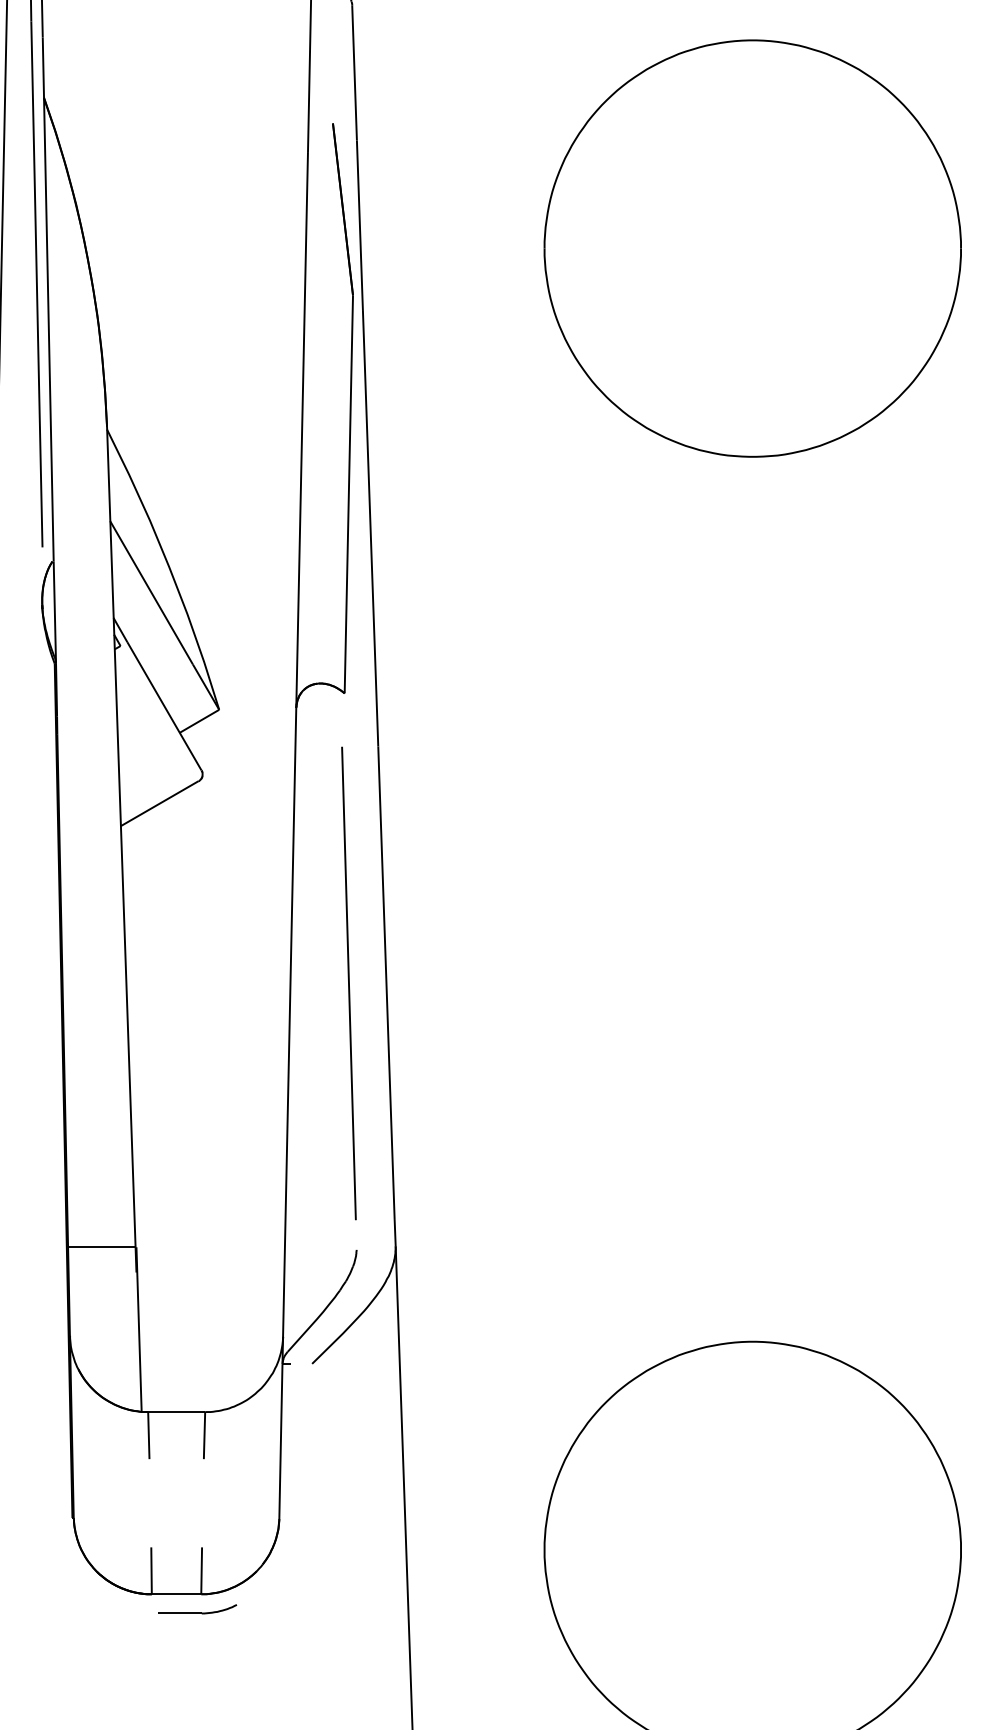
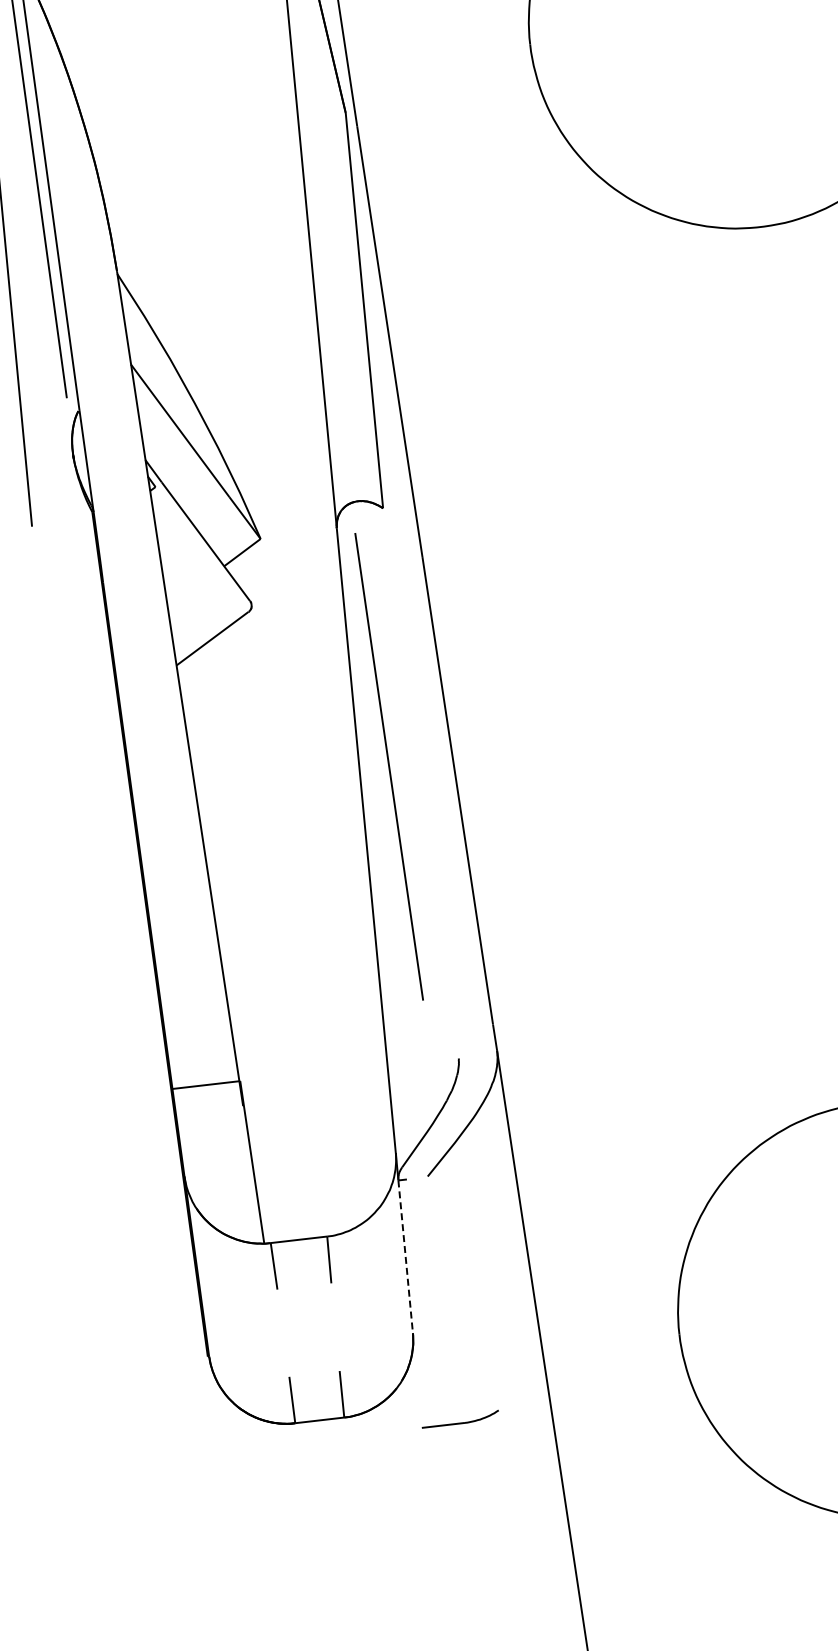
line: (348, 983) -> (388, 766), moved
line: (280, 1441) -> (405, 1257), solid -> dashed
part: (197, 1609) -> (460, 1419), moved

